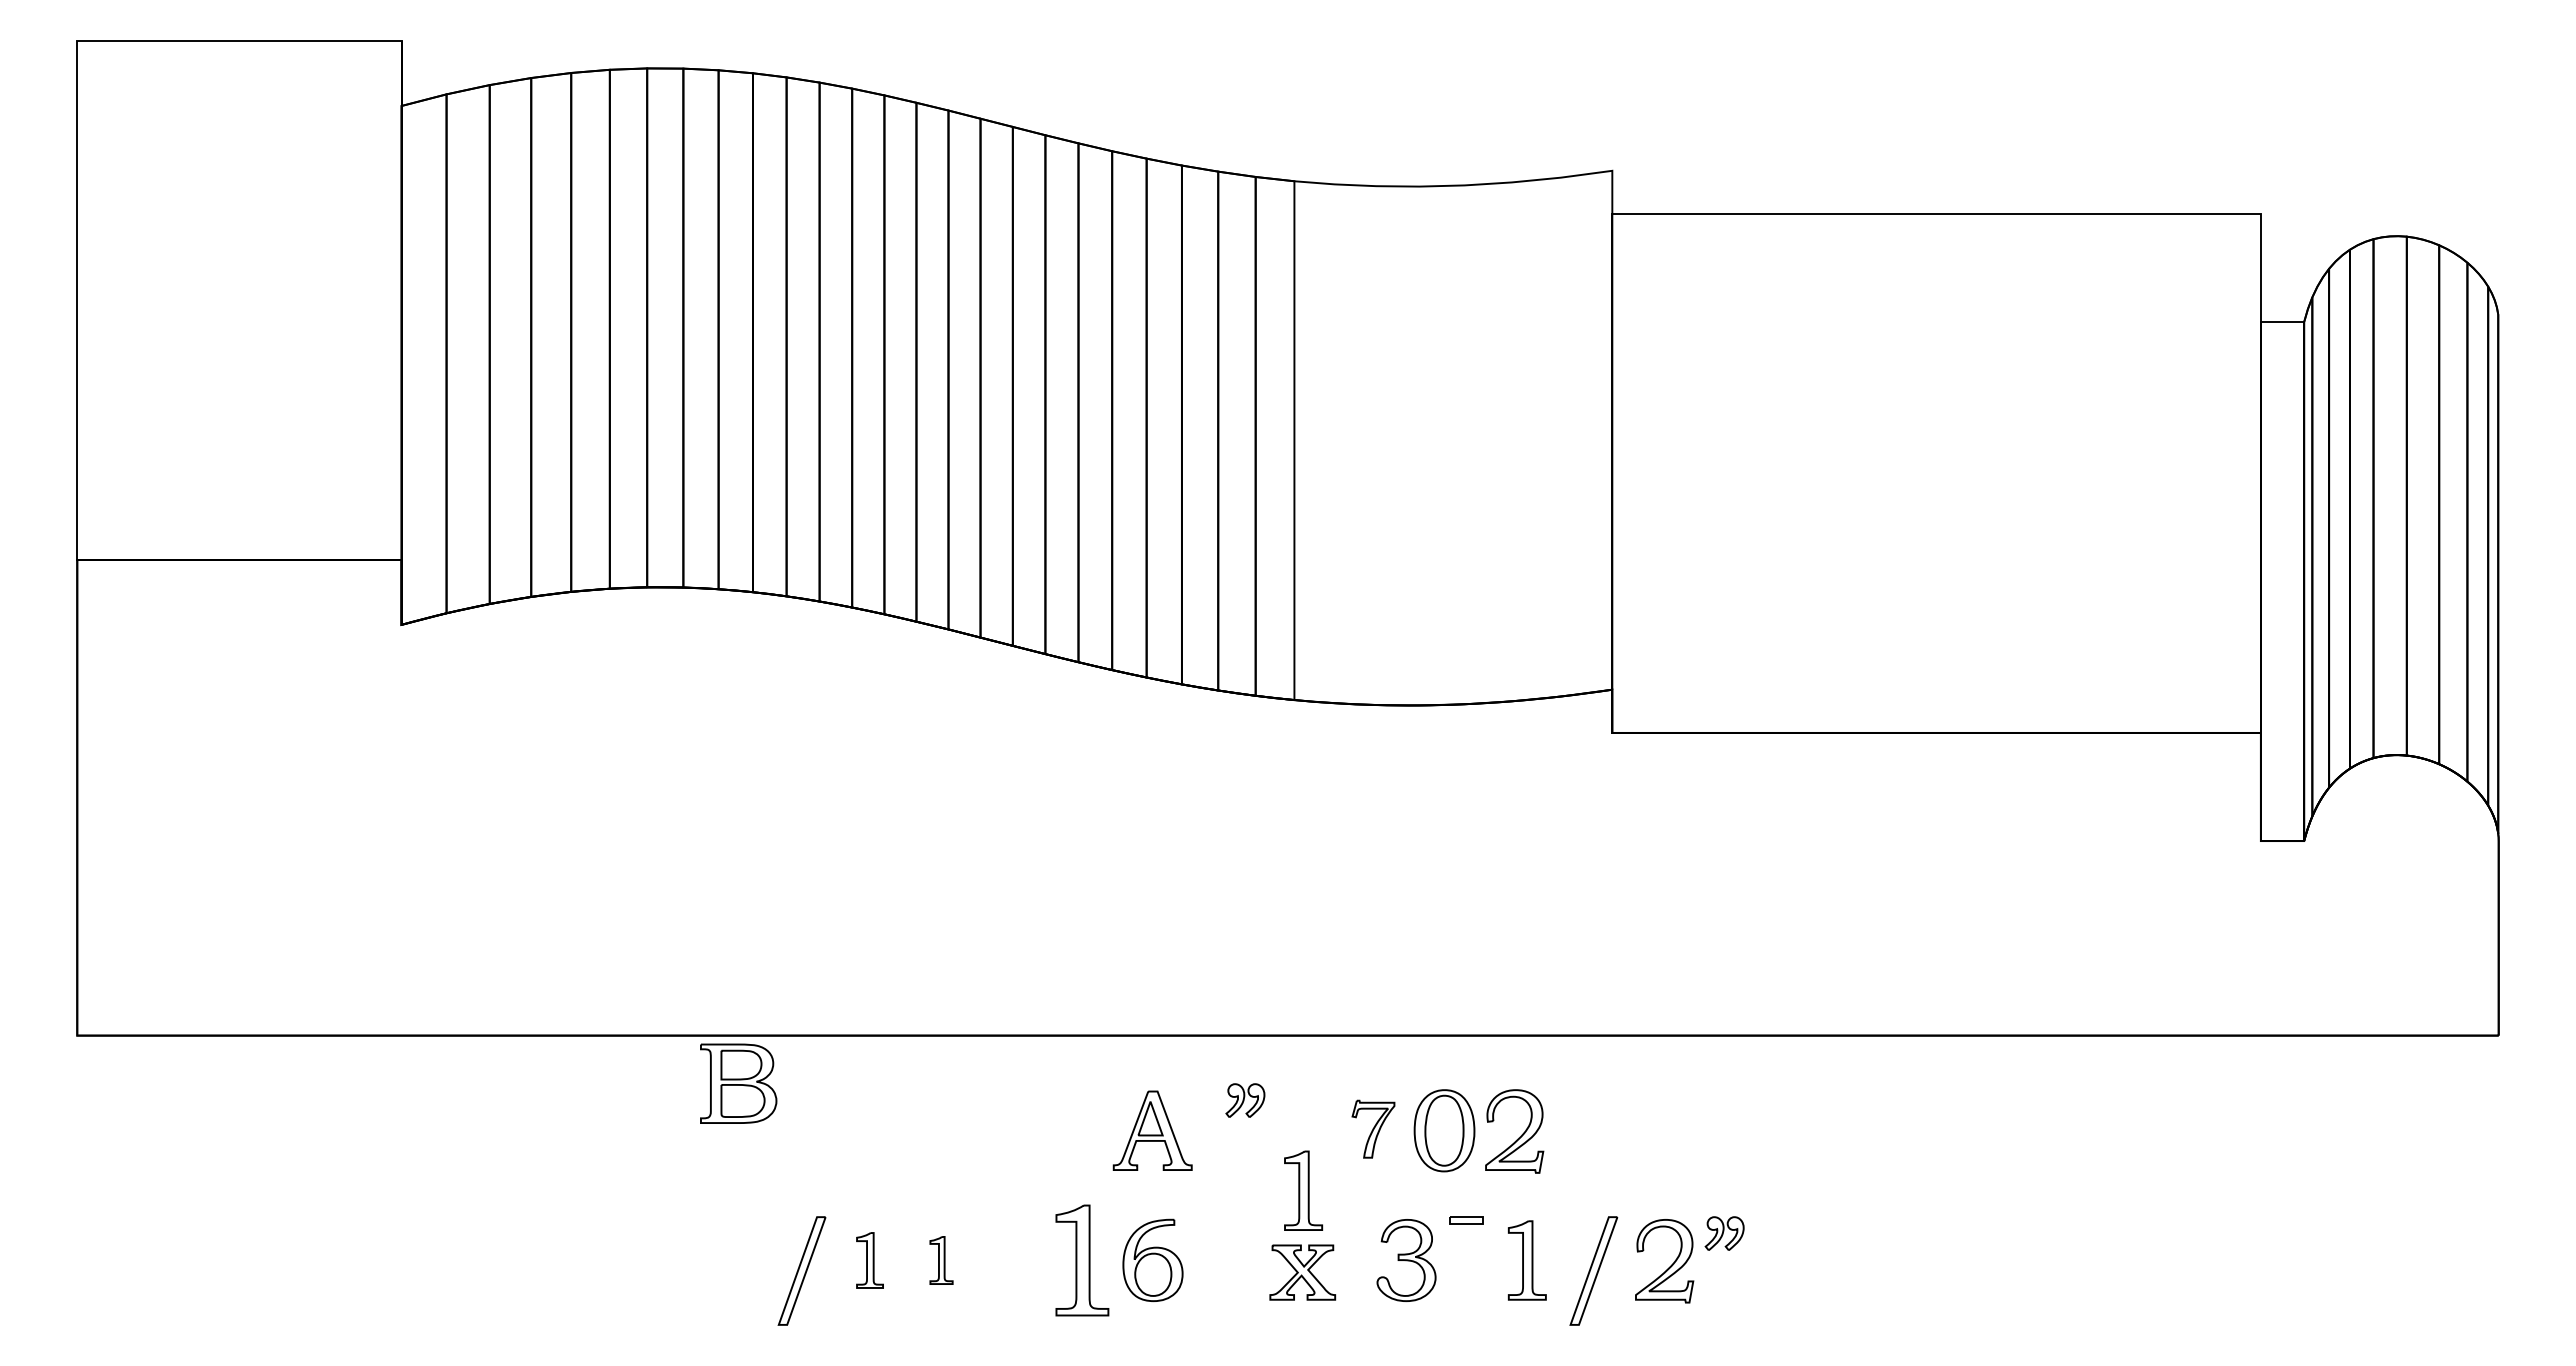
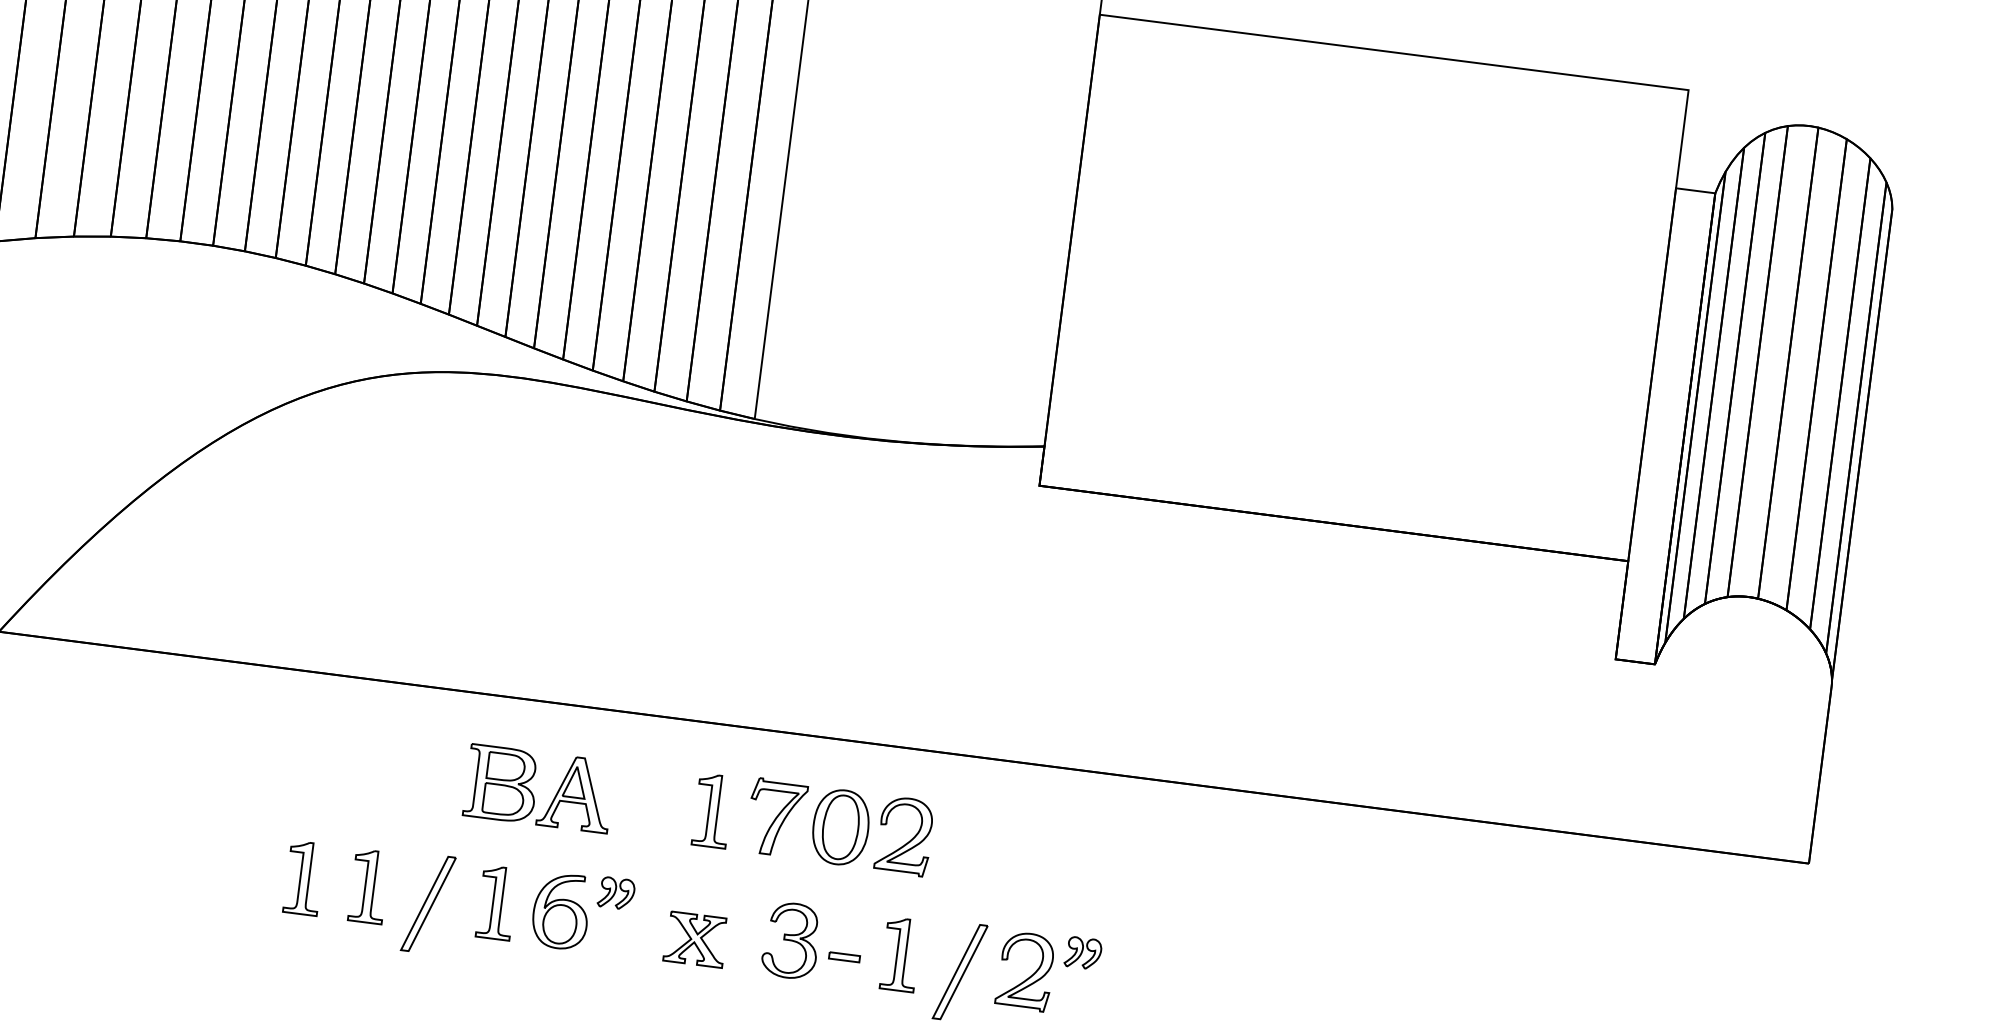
part: (738, 1083) -> (501, 783), moved
part: (1245, 1100) -> (616, 893), moved
part: (1373, 1128) -> (776, 817), size x1.43
part: (1303, 1190) -> (712, 810), moved
part: (1466, 1220) -> (844, 957), moved
part: (869, 1260) -> (303, 878), size x1.43
part: (941, 1260) -> (369, 886), size x1.67
part: (1081, 1260) -> (496, 902), size x0.71
part: (801, 1270) -> (427, 903), moved

